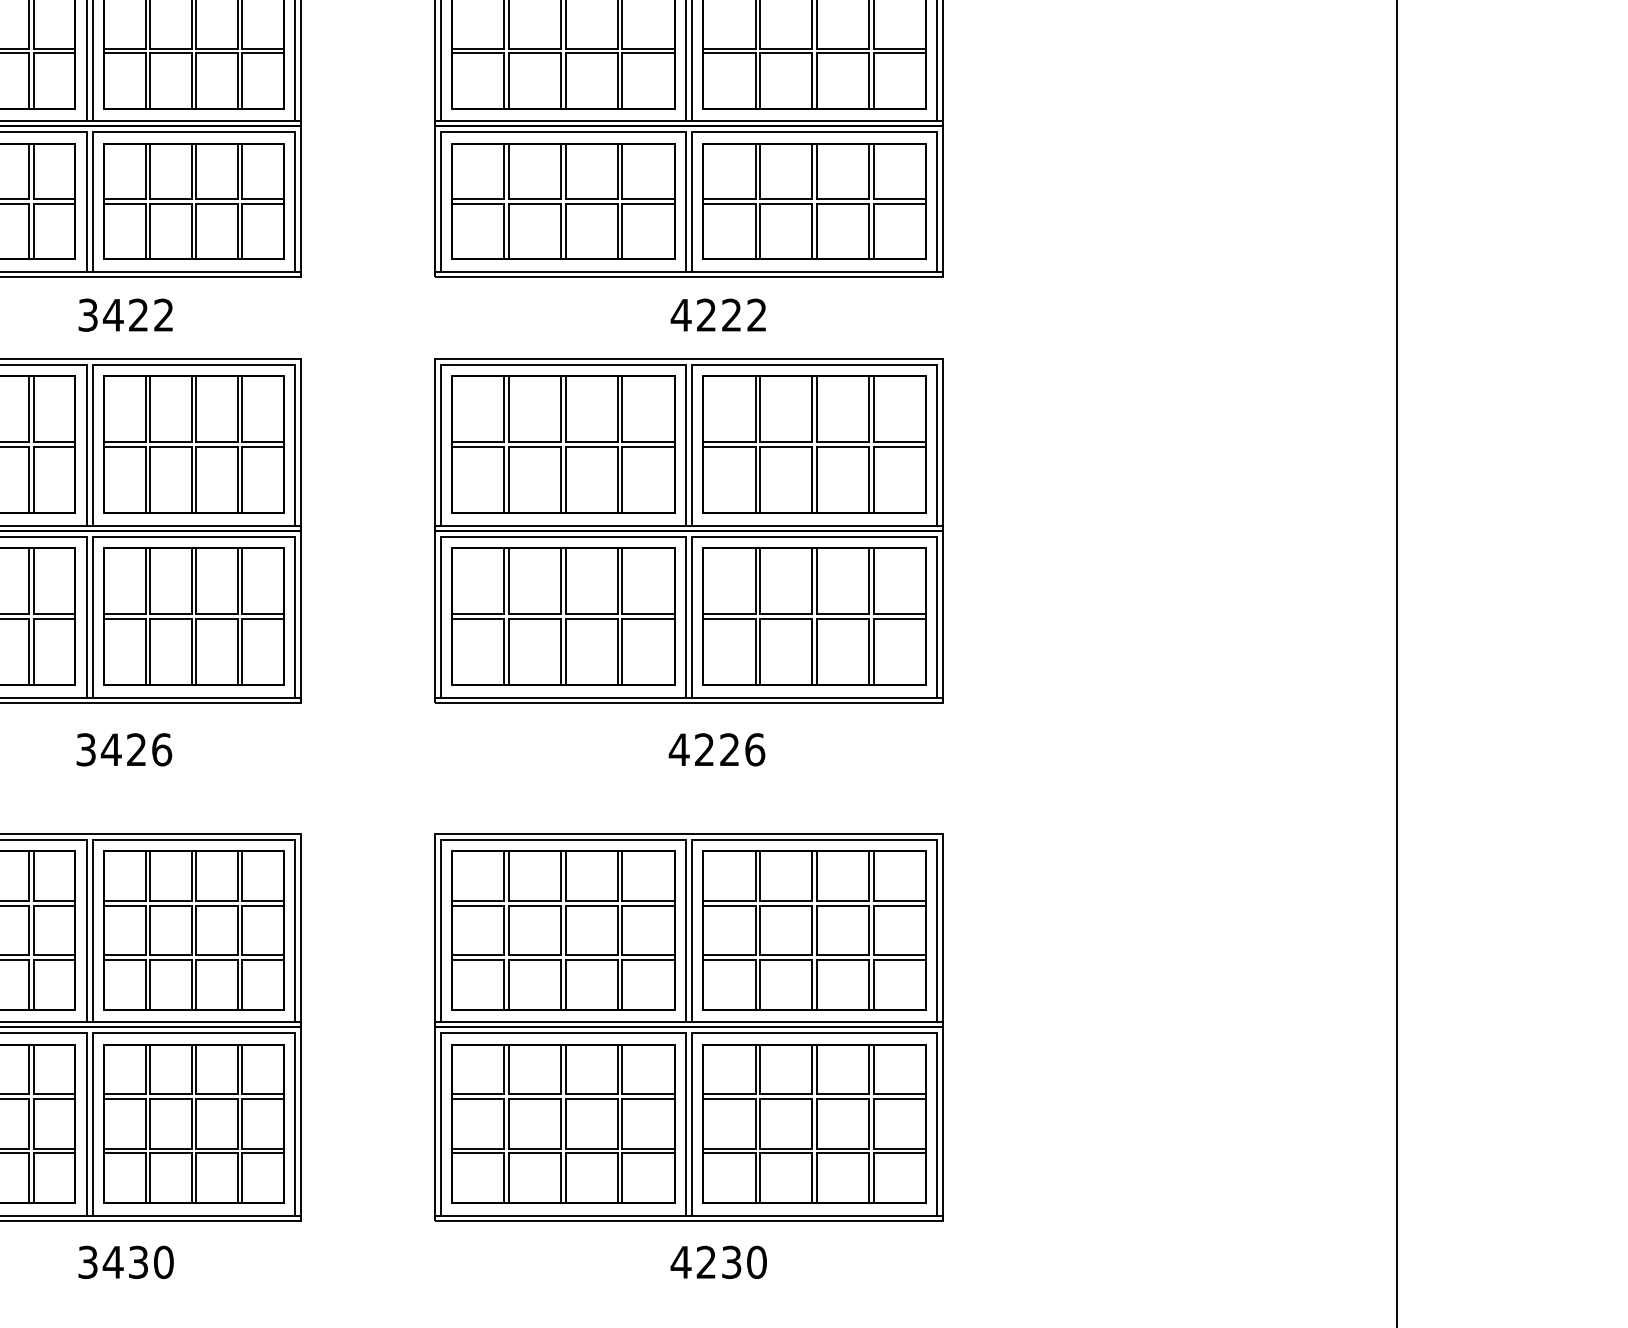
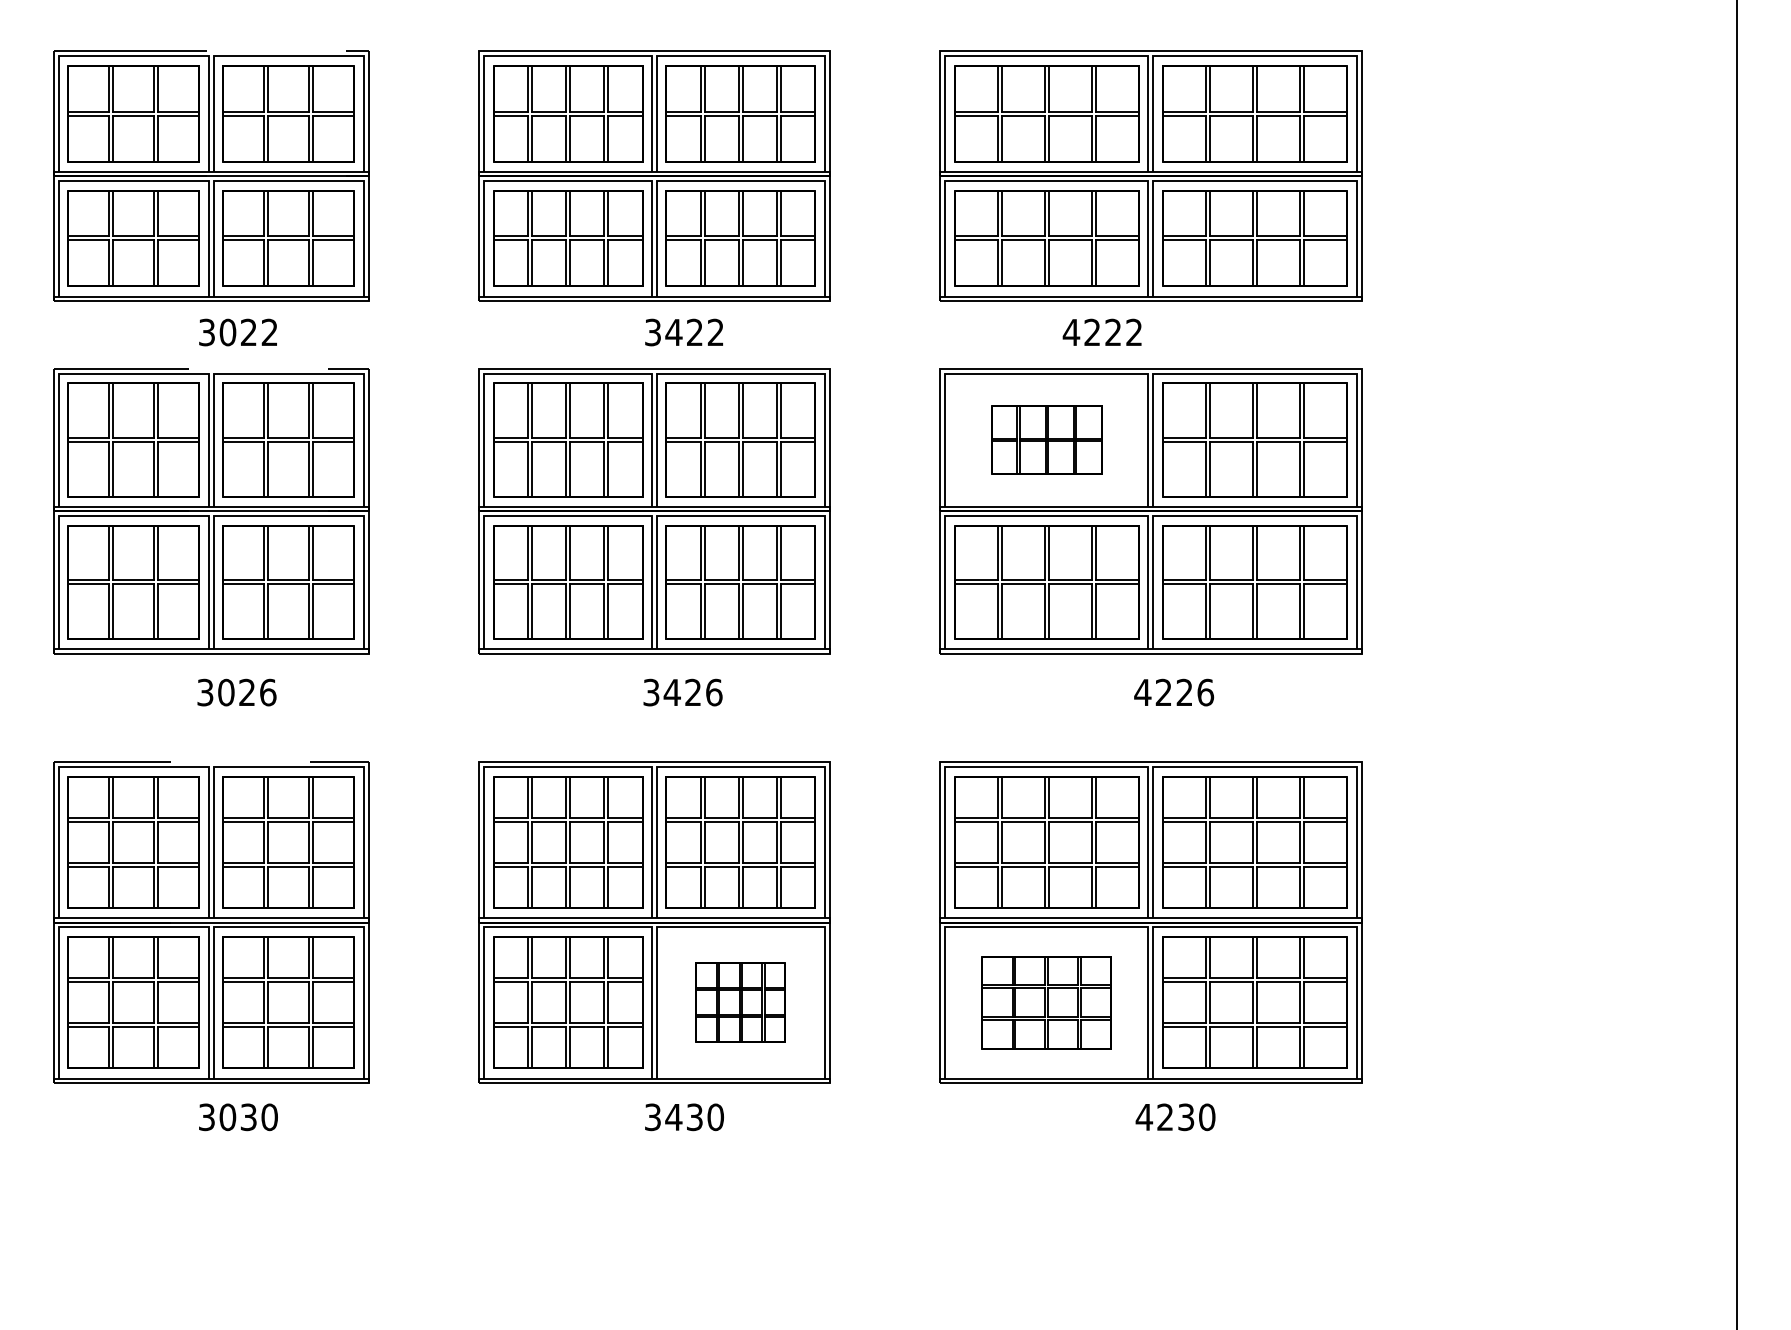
text: (717, 313) -> (1101, 331), moved
part: (563, 444) -> (1046, 439), size x0.6
part: (193, 1123) -> (740, 1002), size x0.6
part: (563, 1123) -> (1046, 1002), size x0.7

